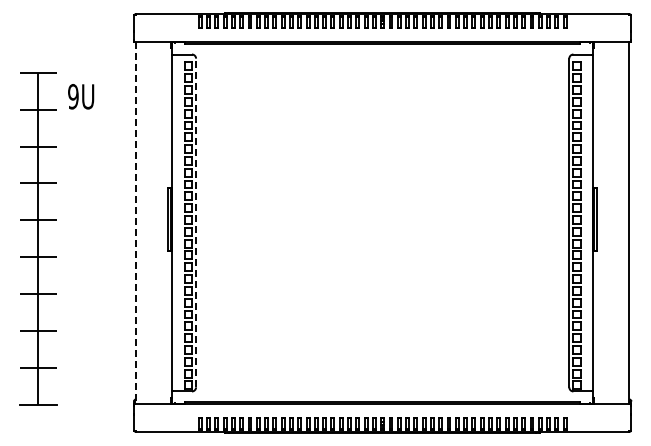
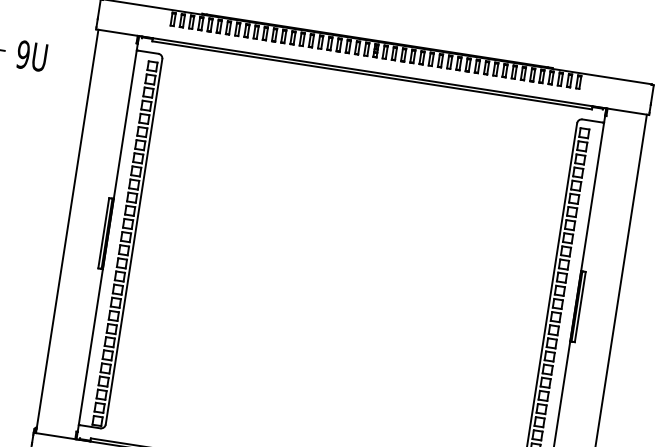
text: (81, 96) -> (32, 55), moved
line: (196, 222) -> (134, 241), dashed -> solid
line: (135, 223) -> (66, 231), dashed -> solid

